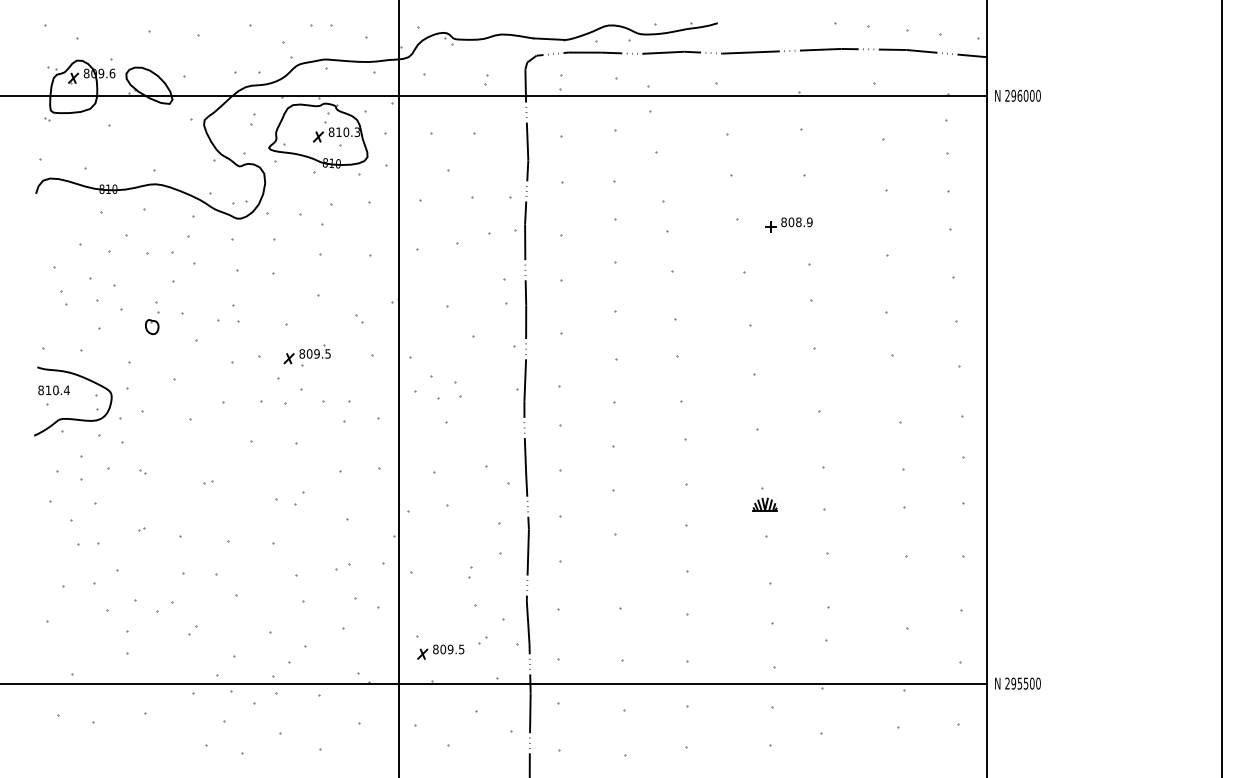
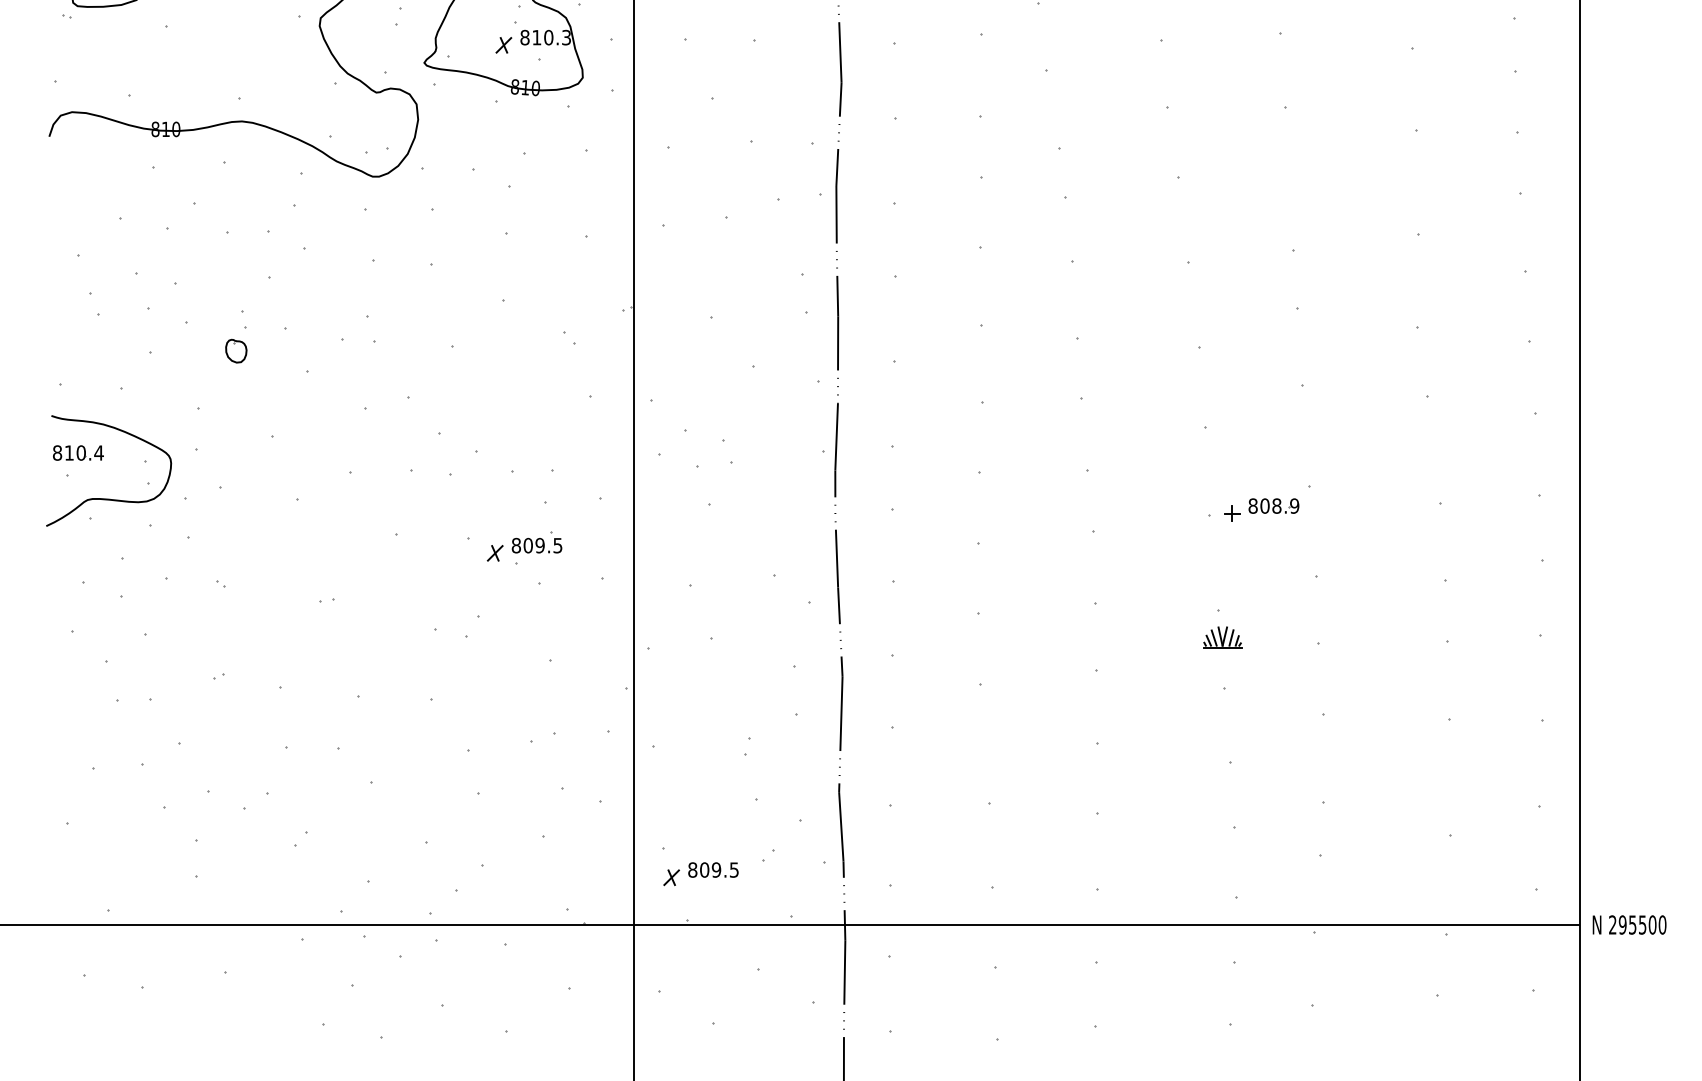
part: (788, 224) -> (1260, 509), moved
part: (306, 355) -> (523, 548), moved

